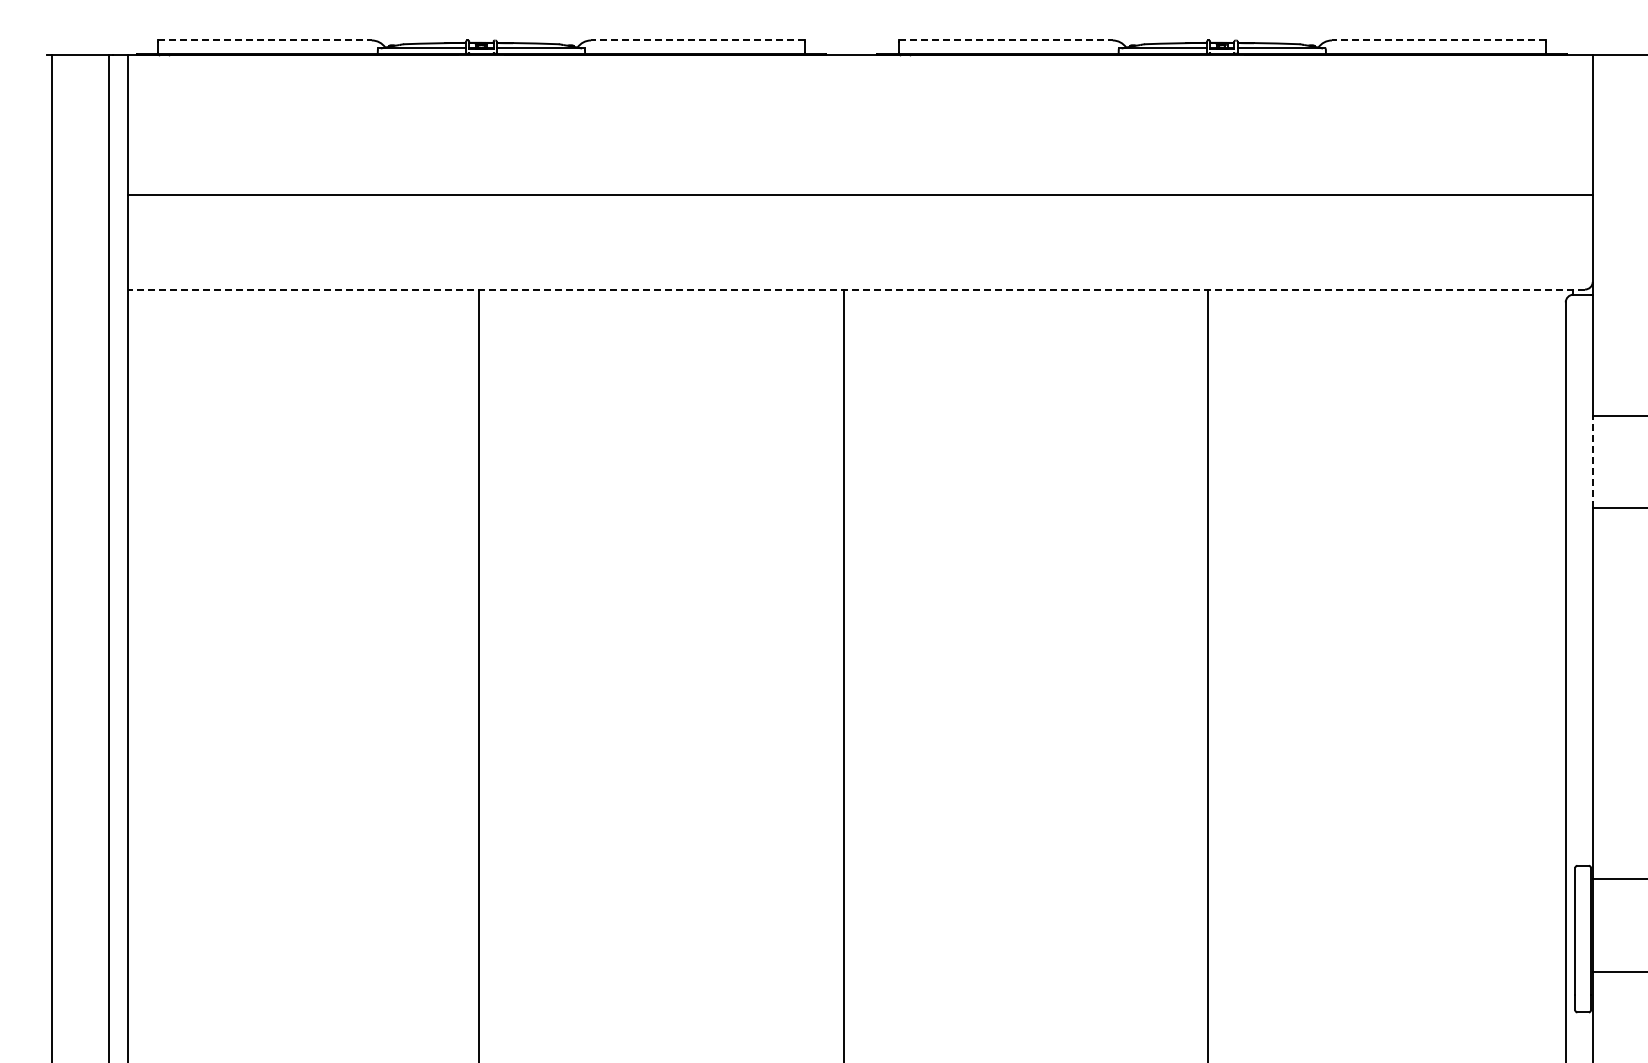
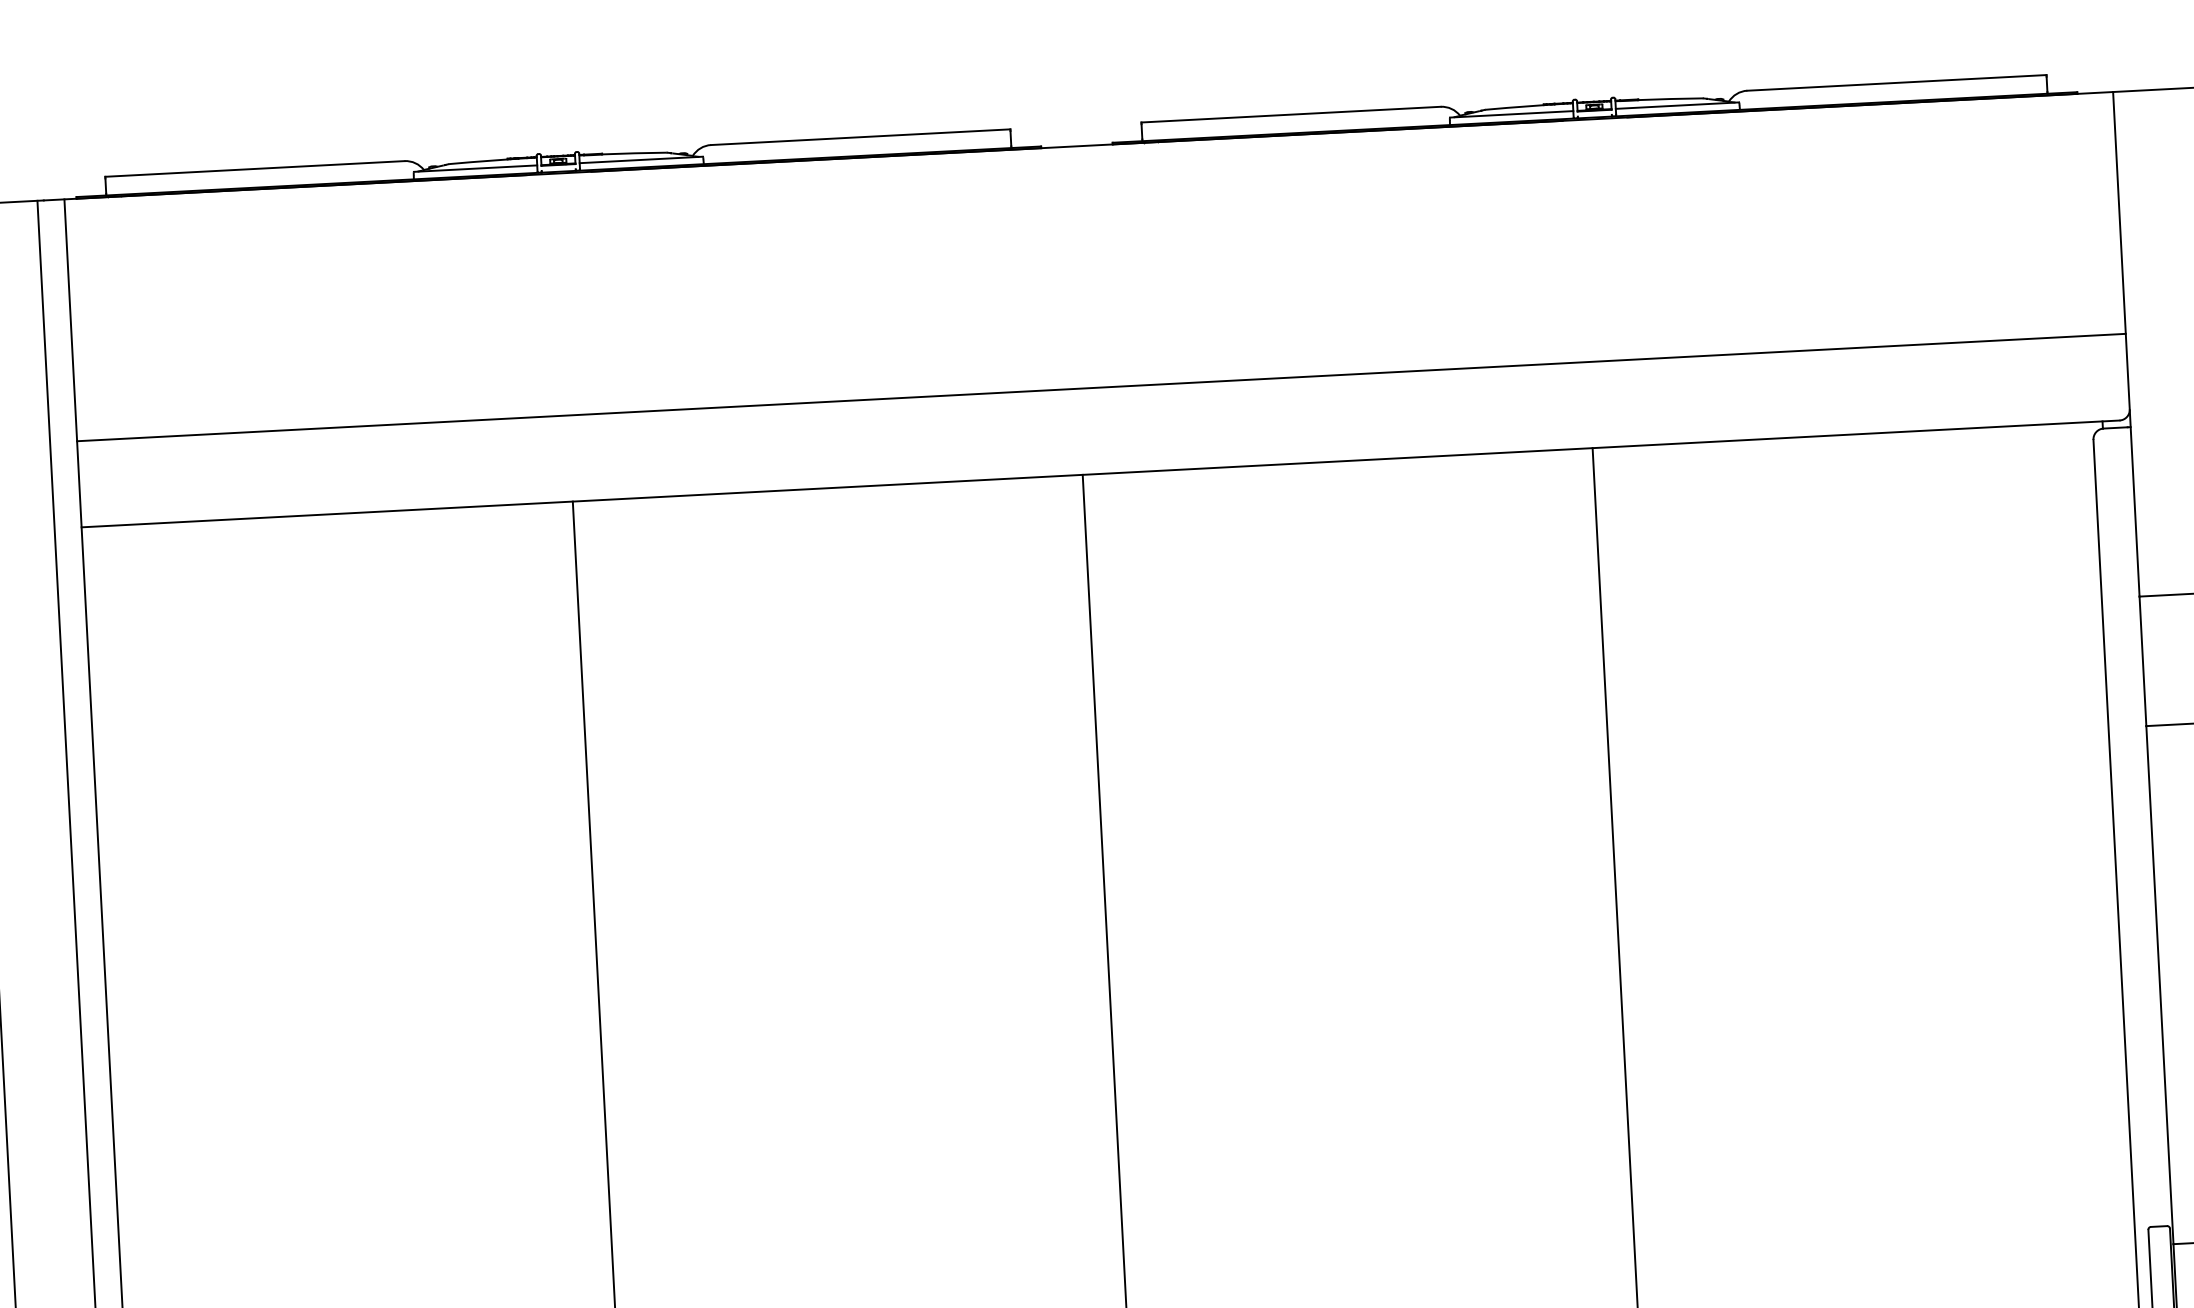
line: (264, 40) -> (254, 169), dashed -> solid
line: (698, 40) -> (861, 137), dashed -> solid
line: (1005, 40) -> (1290, 114), dashed -> solid
line: (1438, 40) -> (1896, 82), dashed -> solid
line: (859, 194) -> (1100, 386), moved
line: (856, 289) -> (1100, 473), dashed -> solid
line: (1592, 461) -> (2142, 660), dashed -> solid

